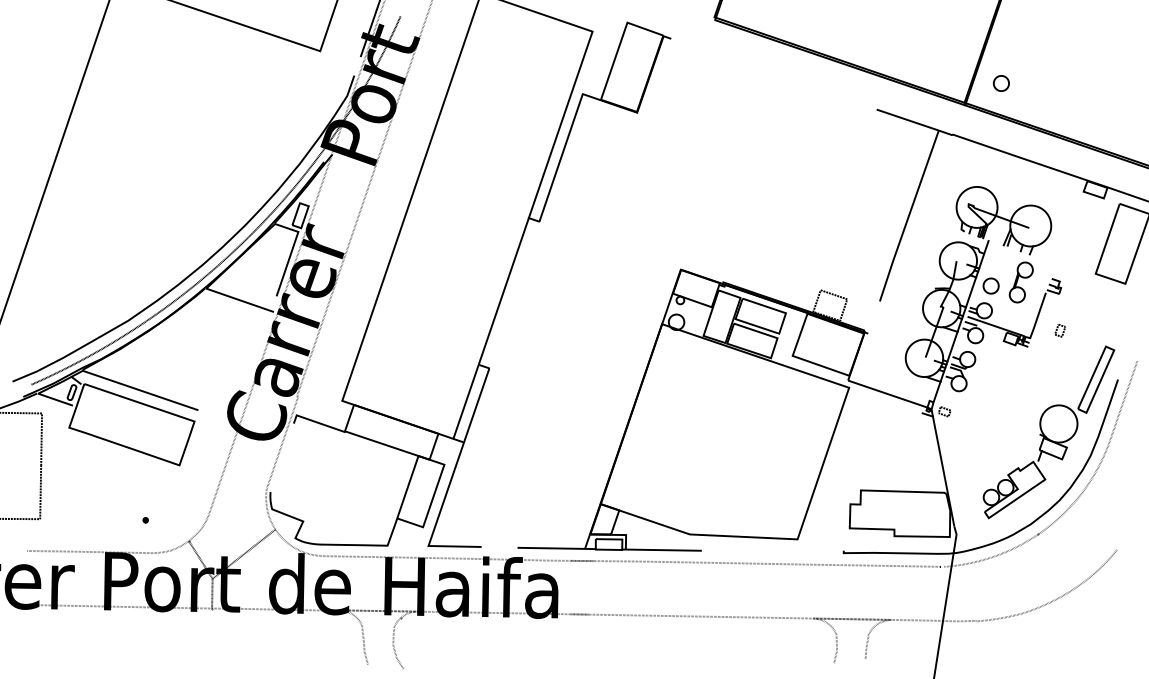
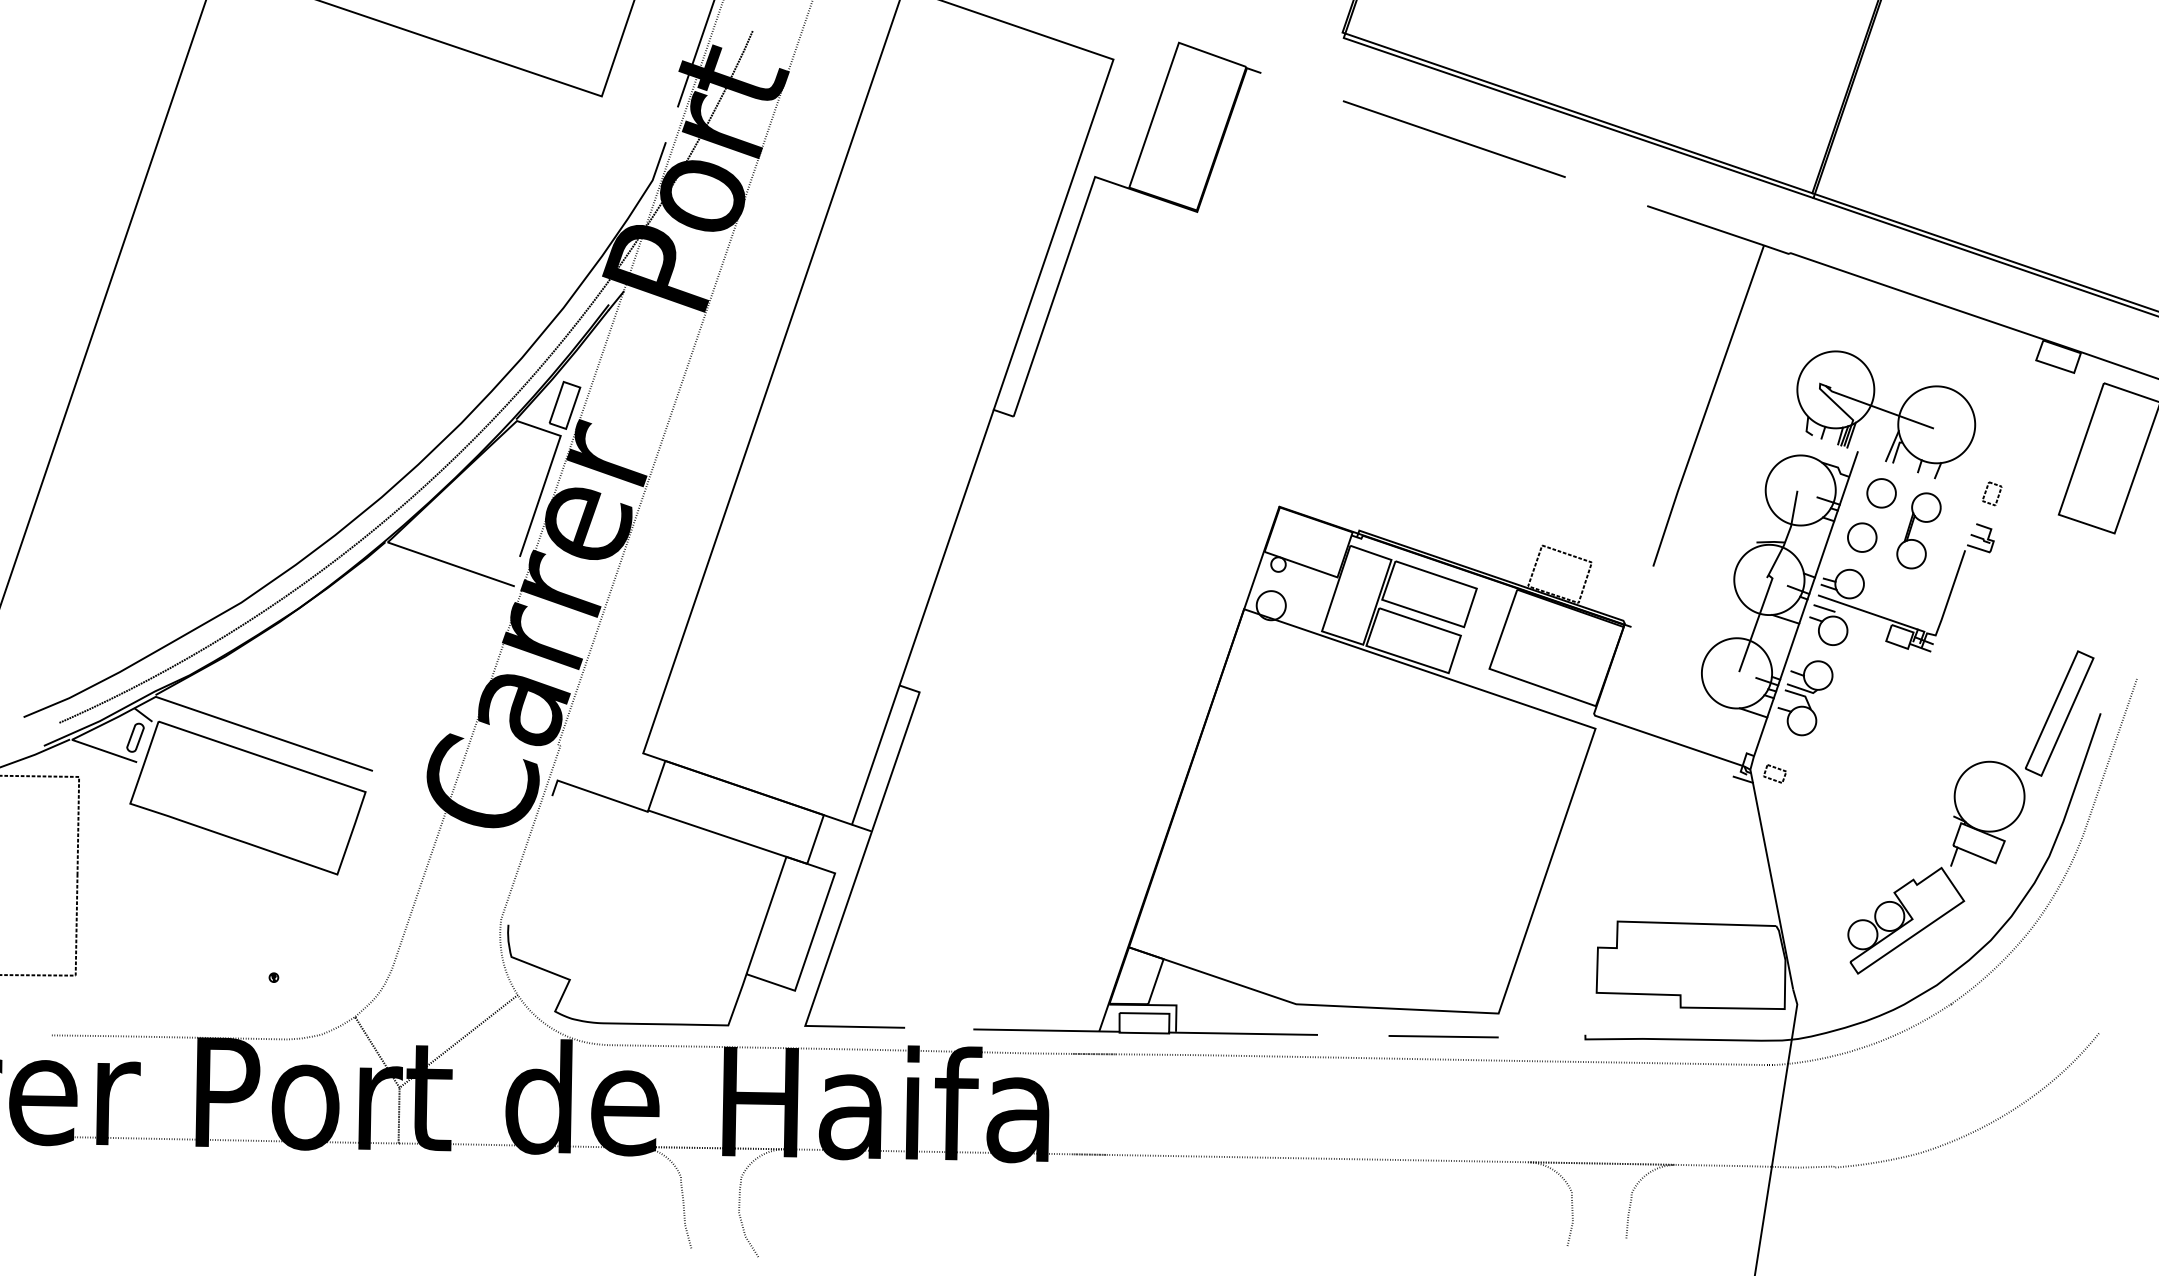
line: (773, 73) -> (1453, 138), added
part: (1000, 83) -> (1879, 493), moved
part: (1060, 330) -> (1992, 493), moved
line: (768, 551) -> (1443, 1036), added

